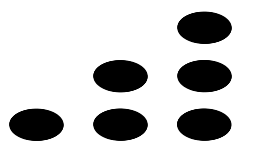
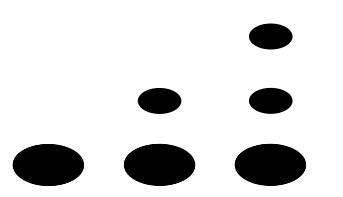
part: (204, 27) -> (270, 36), size x0.6
part: (120, 76) -> (159, 101), size x0.6
part: (204, 76) -> (270, 101), size x0.6

